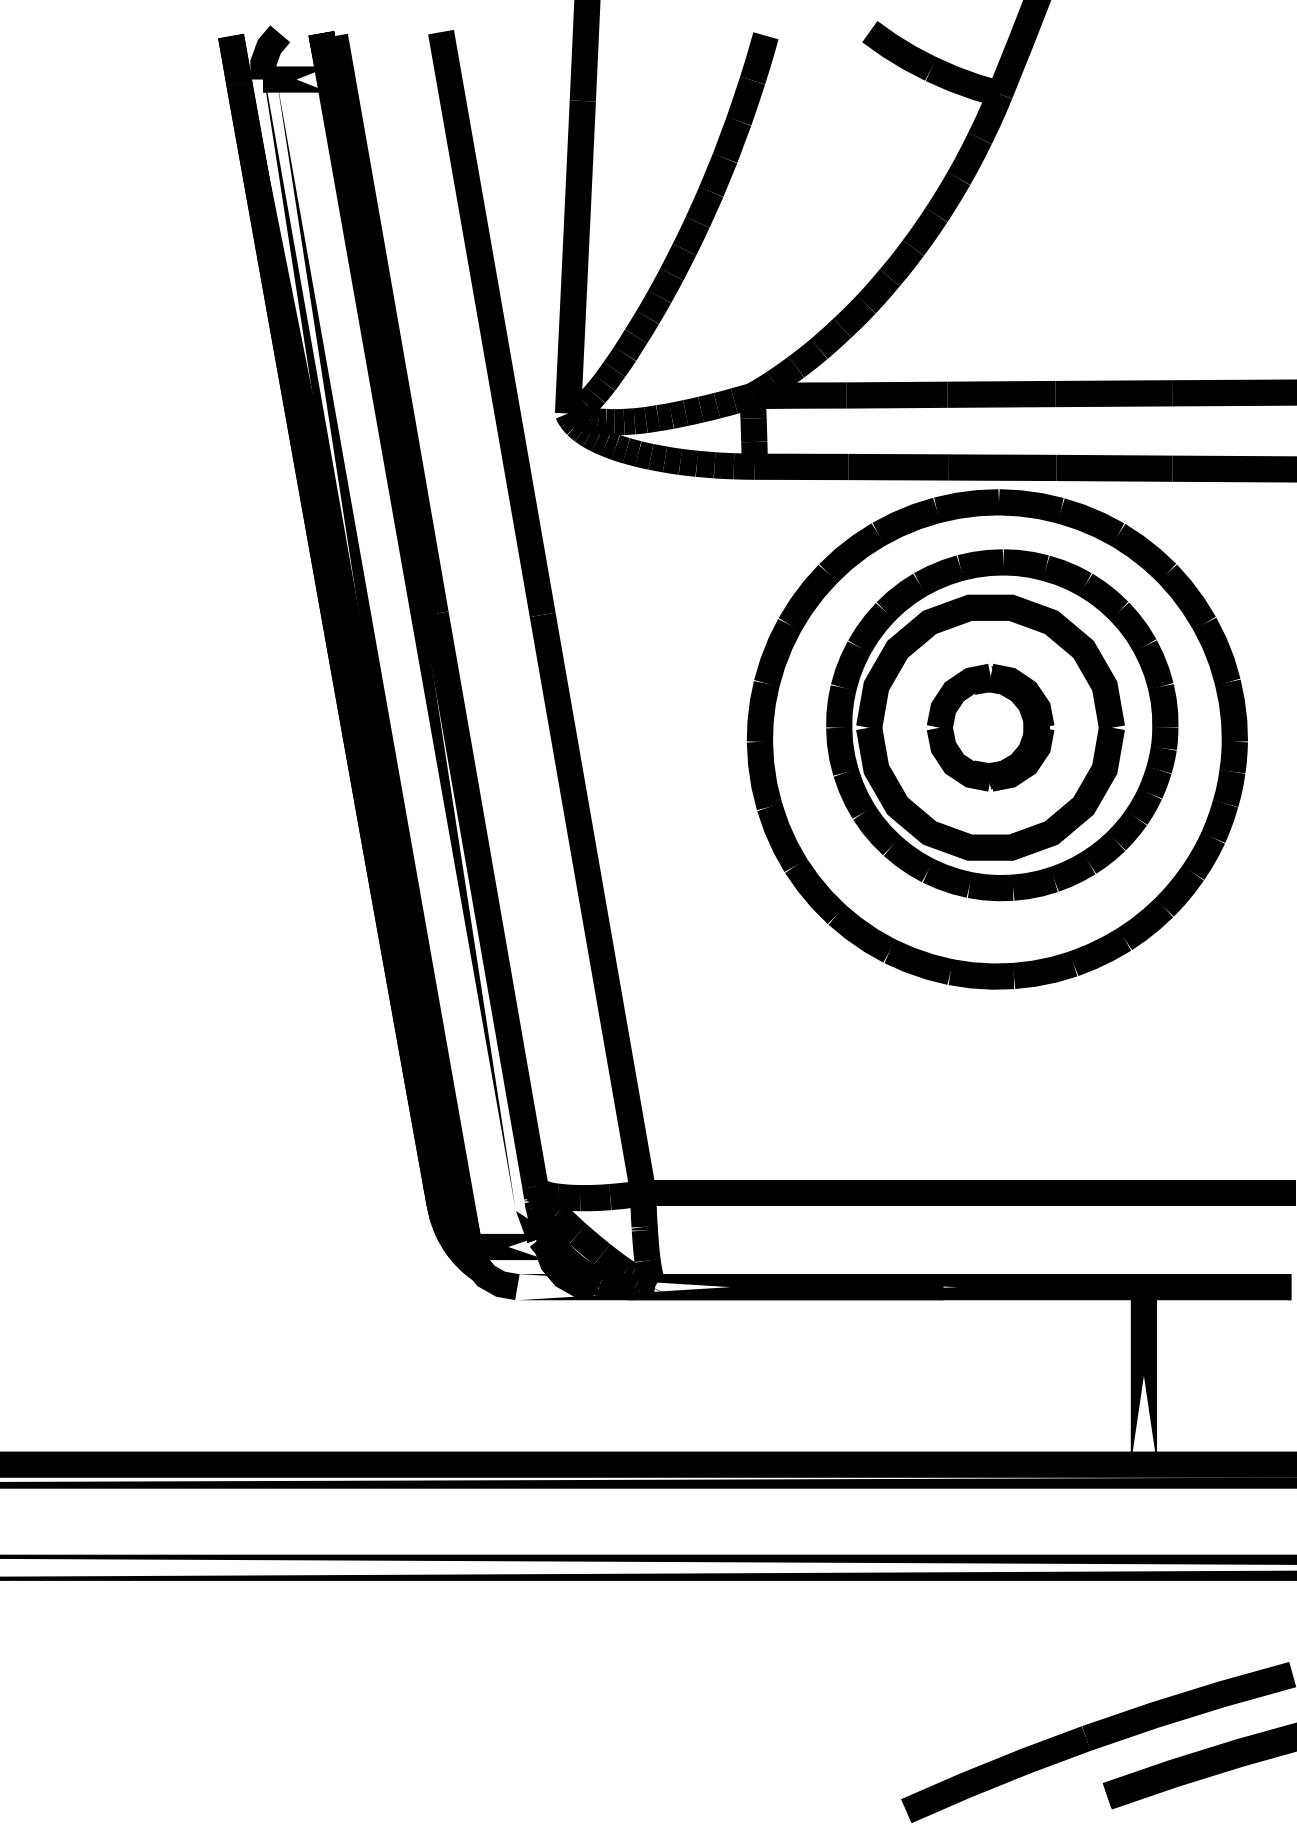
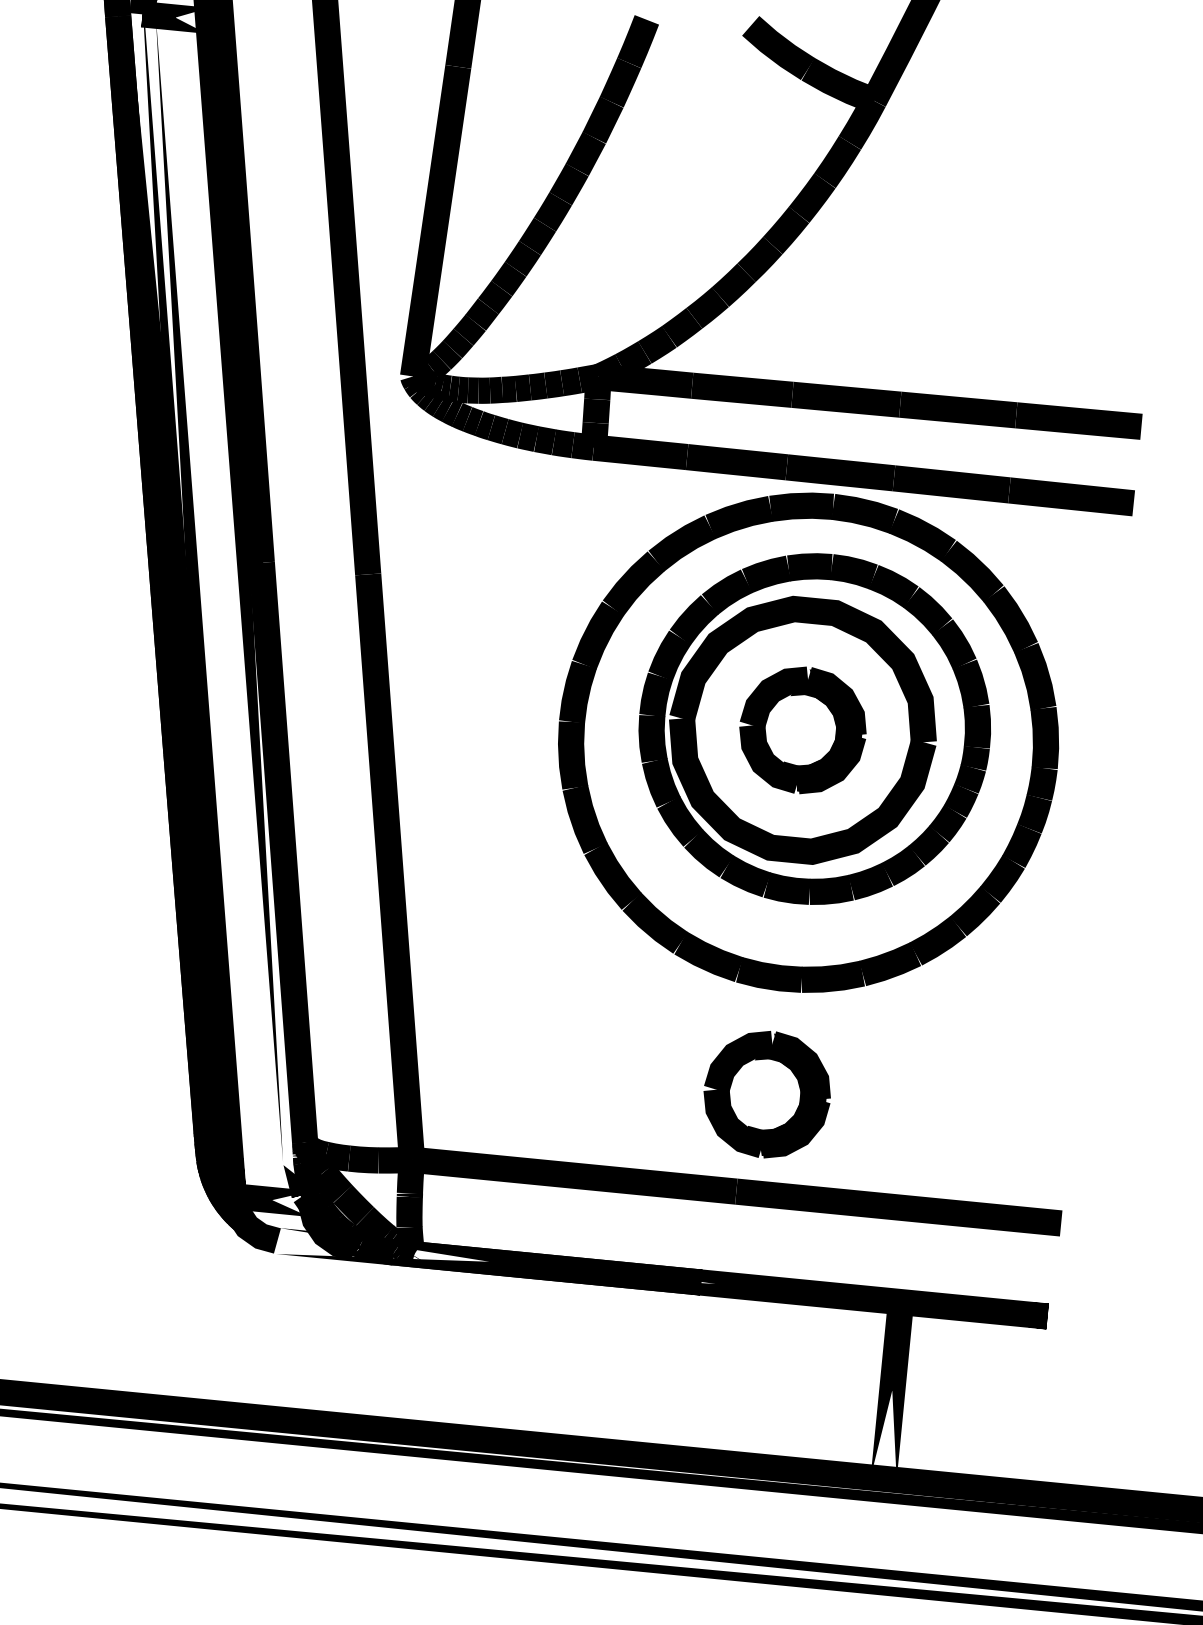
part: (990, 1093) -> (767, 1094), added

